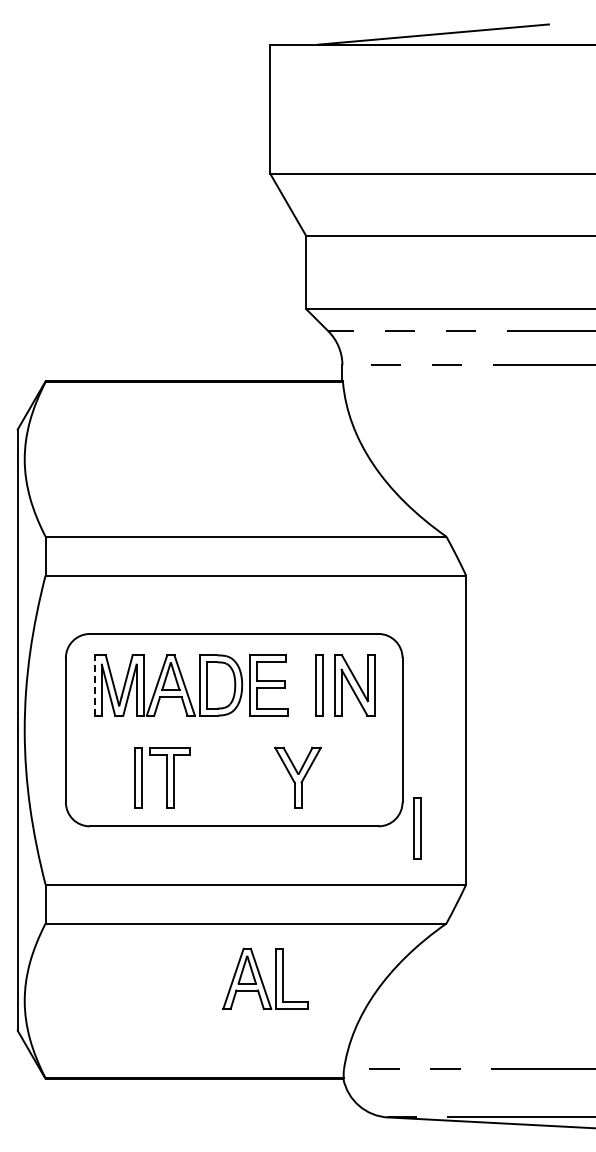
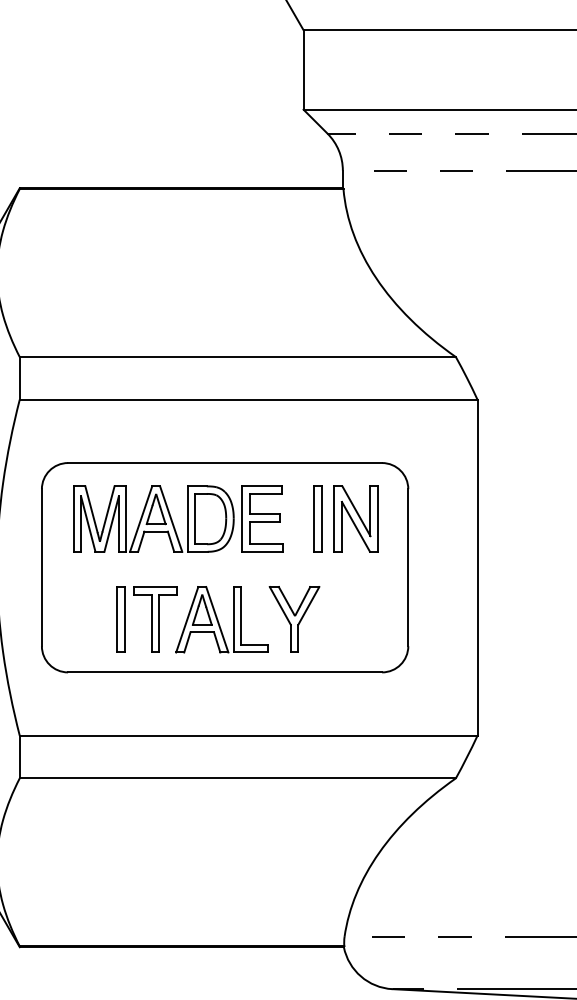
line: (94, 684) -> (73, 518), dashed -> solid
part: (417, 828) -> (424, 674), removed
part: (265, 978) -> (222, 619), moved

